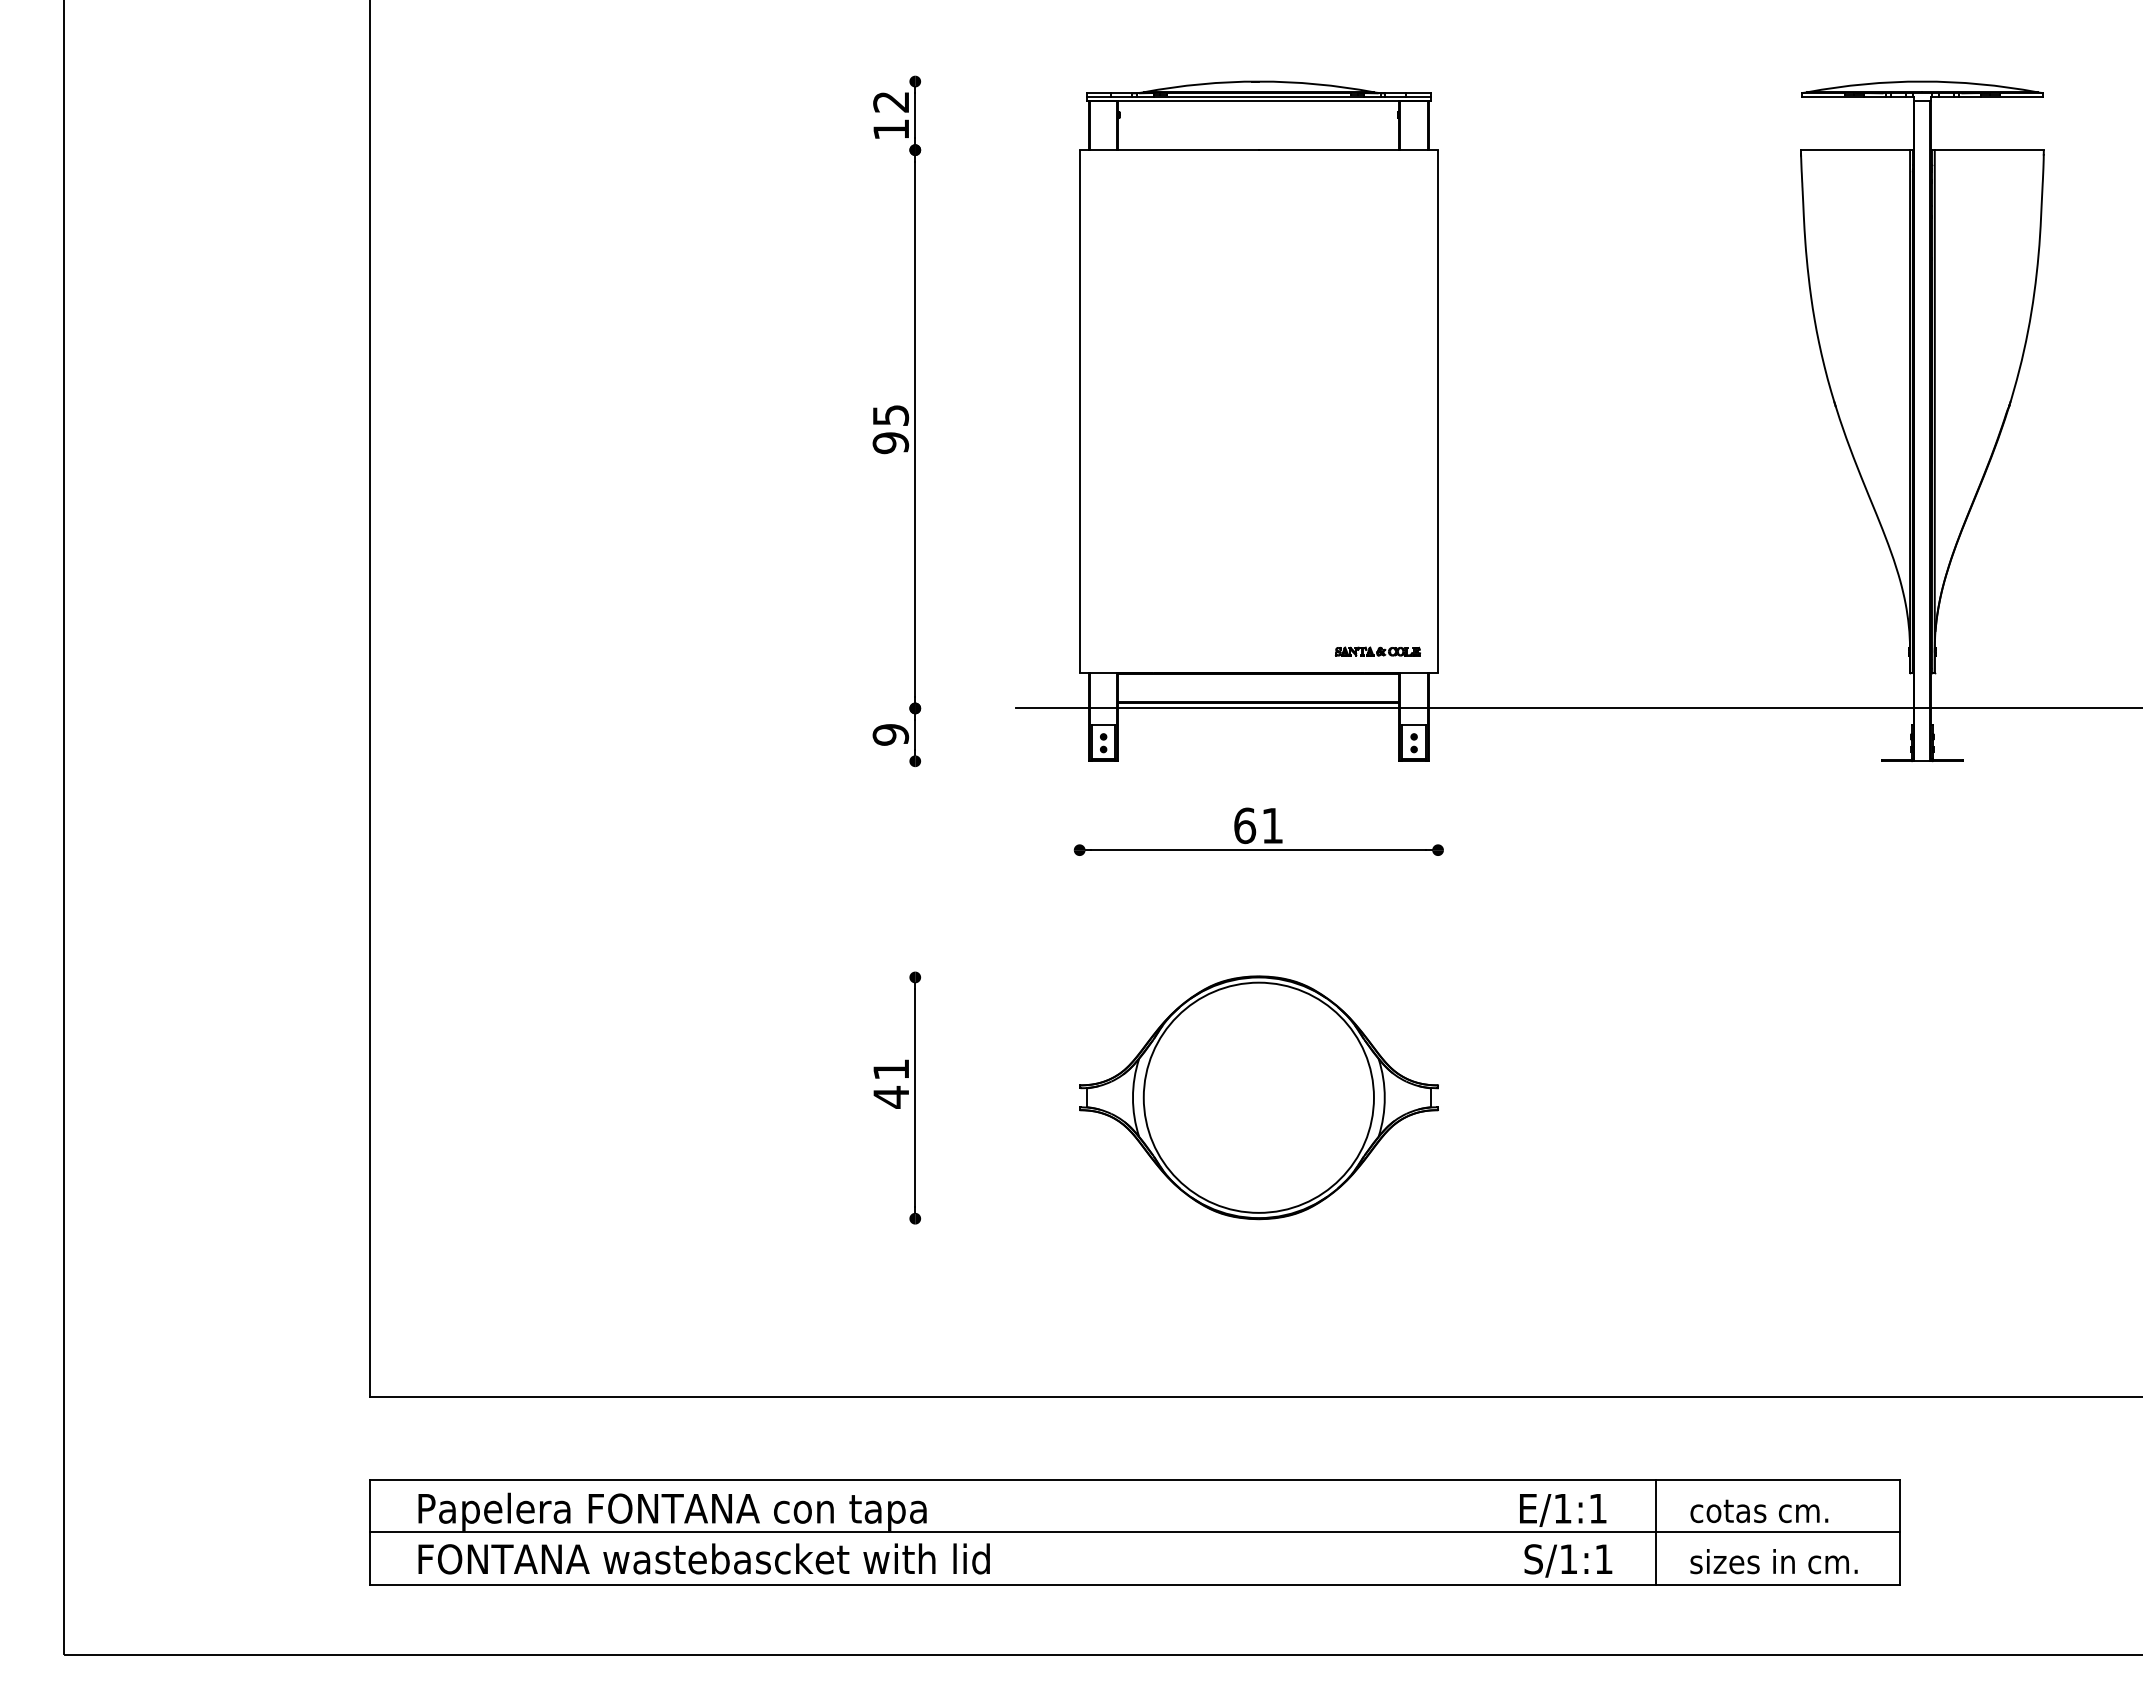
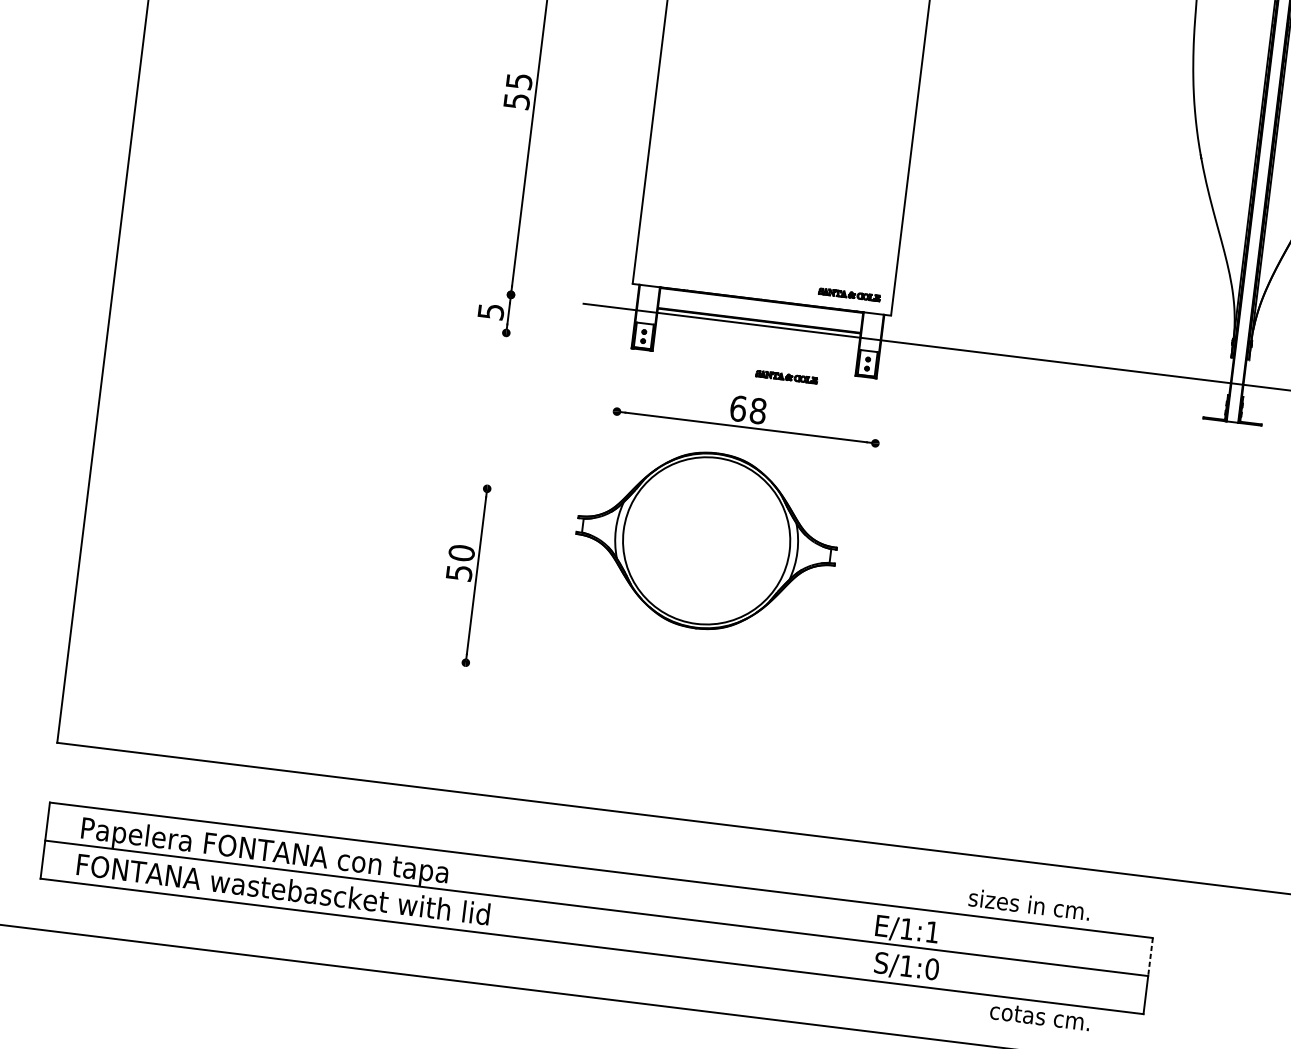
text: (890, 443) -> (516, 101), 95 -> 55
text: (890, 734) -> (490, 311), 9 -> 5
part: (1305, 774) -> (786, 377), added
text: (1272, 825) -> (758, 410), 61 -> 68
text: (891, 1083) -> (460, 563), 41 -> 50
part: (1258, 1097) -> (706, 540), moved
line: (1900, 1506) -> (1150, 957), solid -> dashed
text: (1759, 1511) -> (1040, 1017), moved
line: (1655, 1532) -> (971, 954), removed
text: (1604, 1559) -> (932, 969), S/1:1 -> S/1:0
text: (1773, 1561) -> (1029, 904), moved

